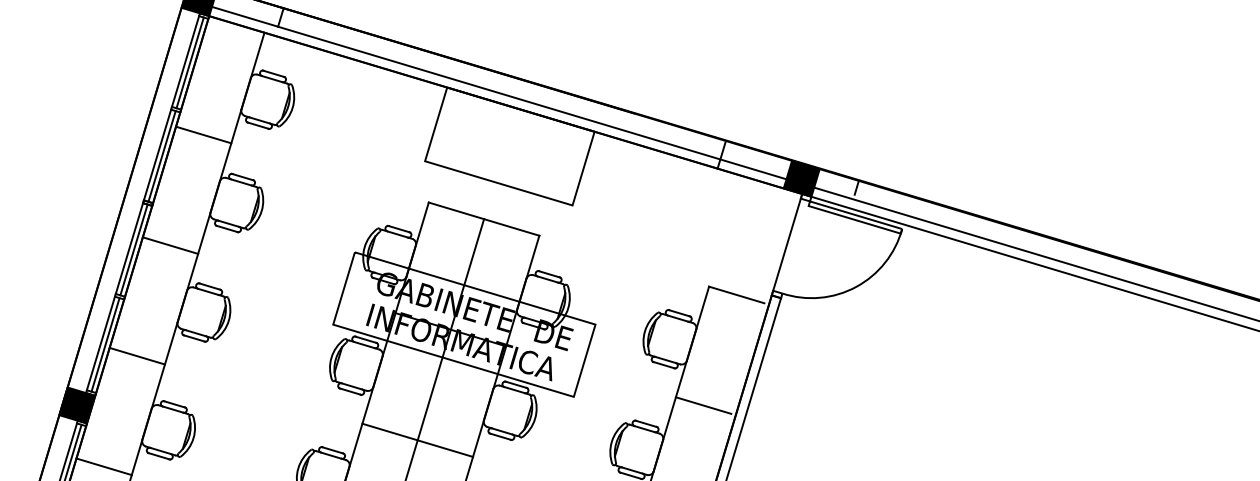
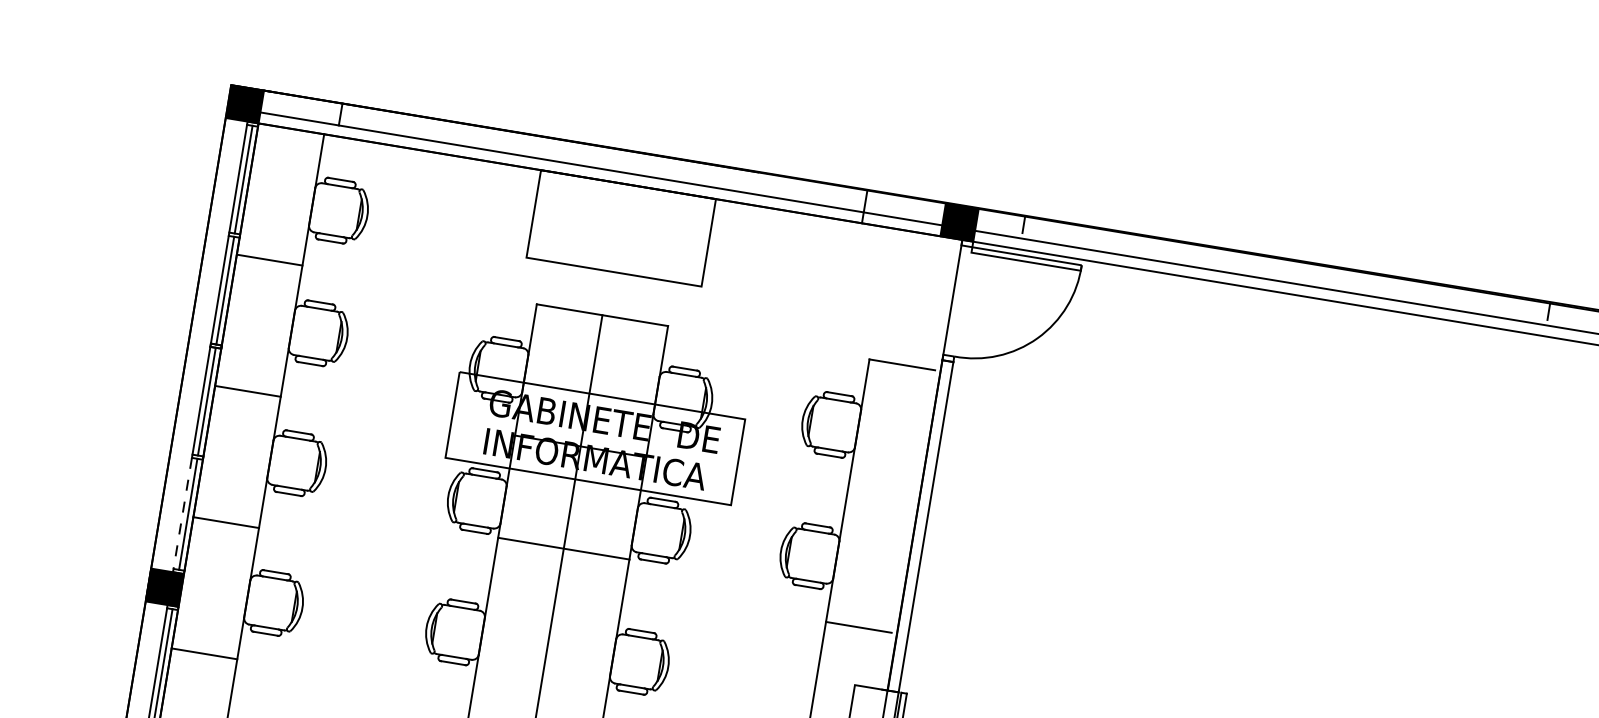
line: (100, 343) -> (182, 513), solid -> dashed
line: (703, 405) -> (880, 495), removed
line: (417, 440) -> (563, 548), moved

